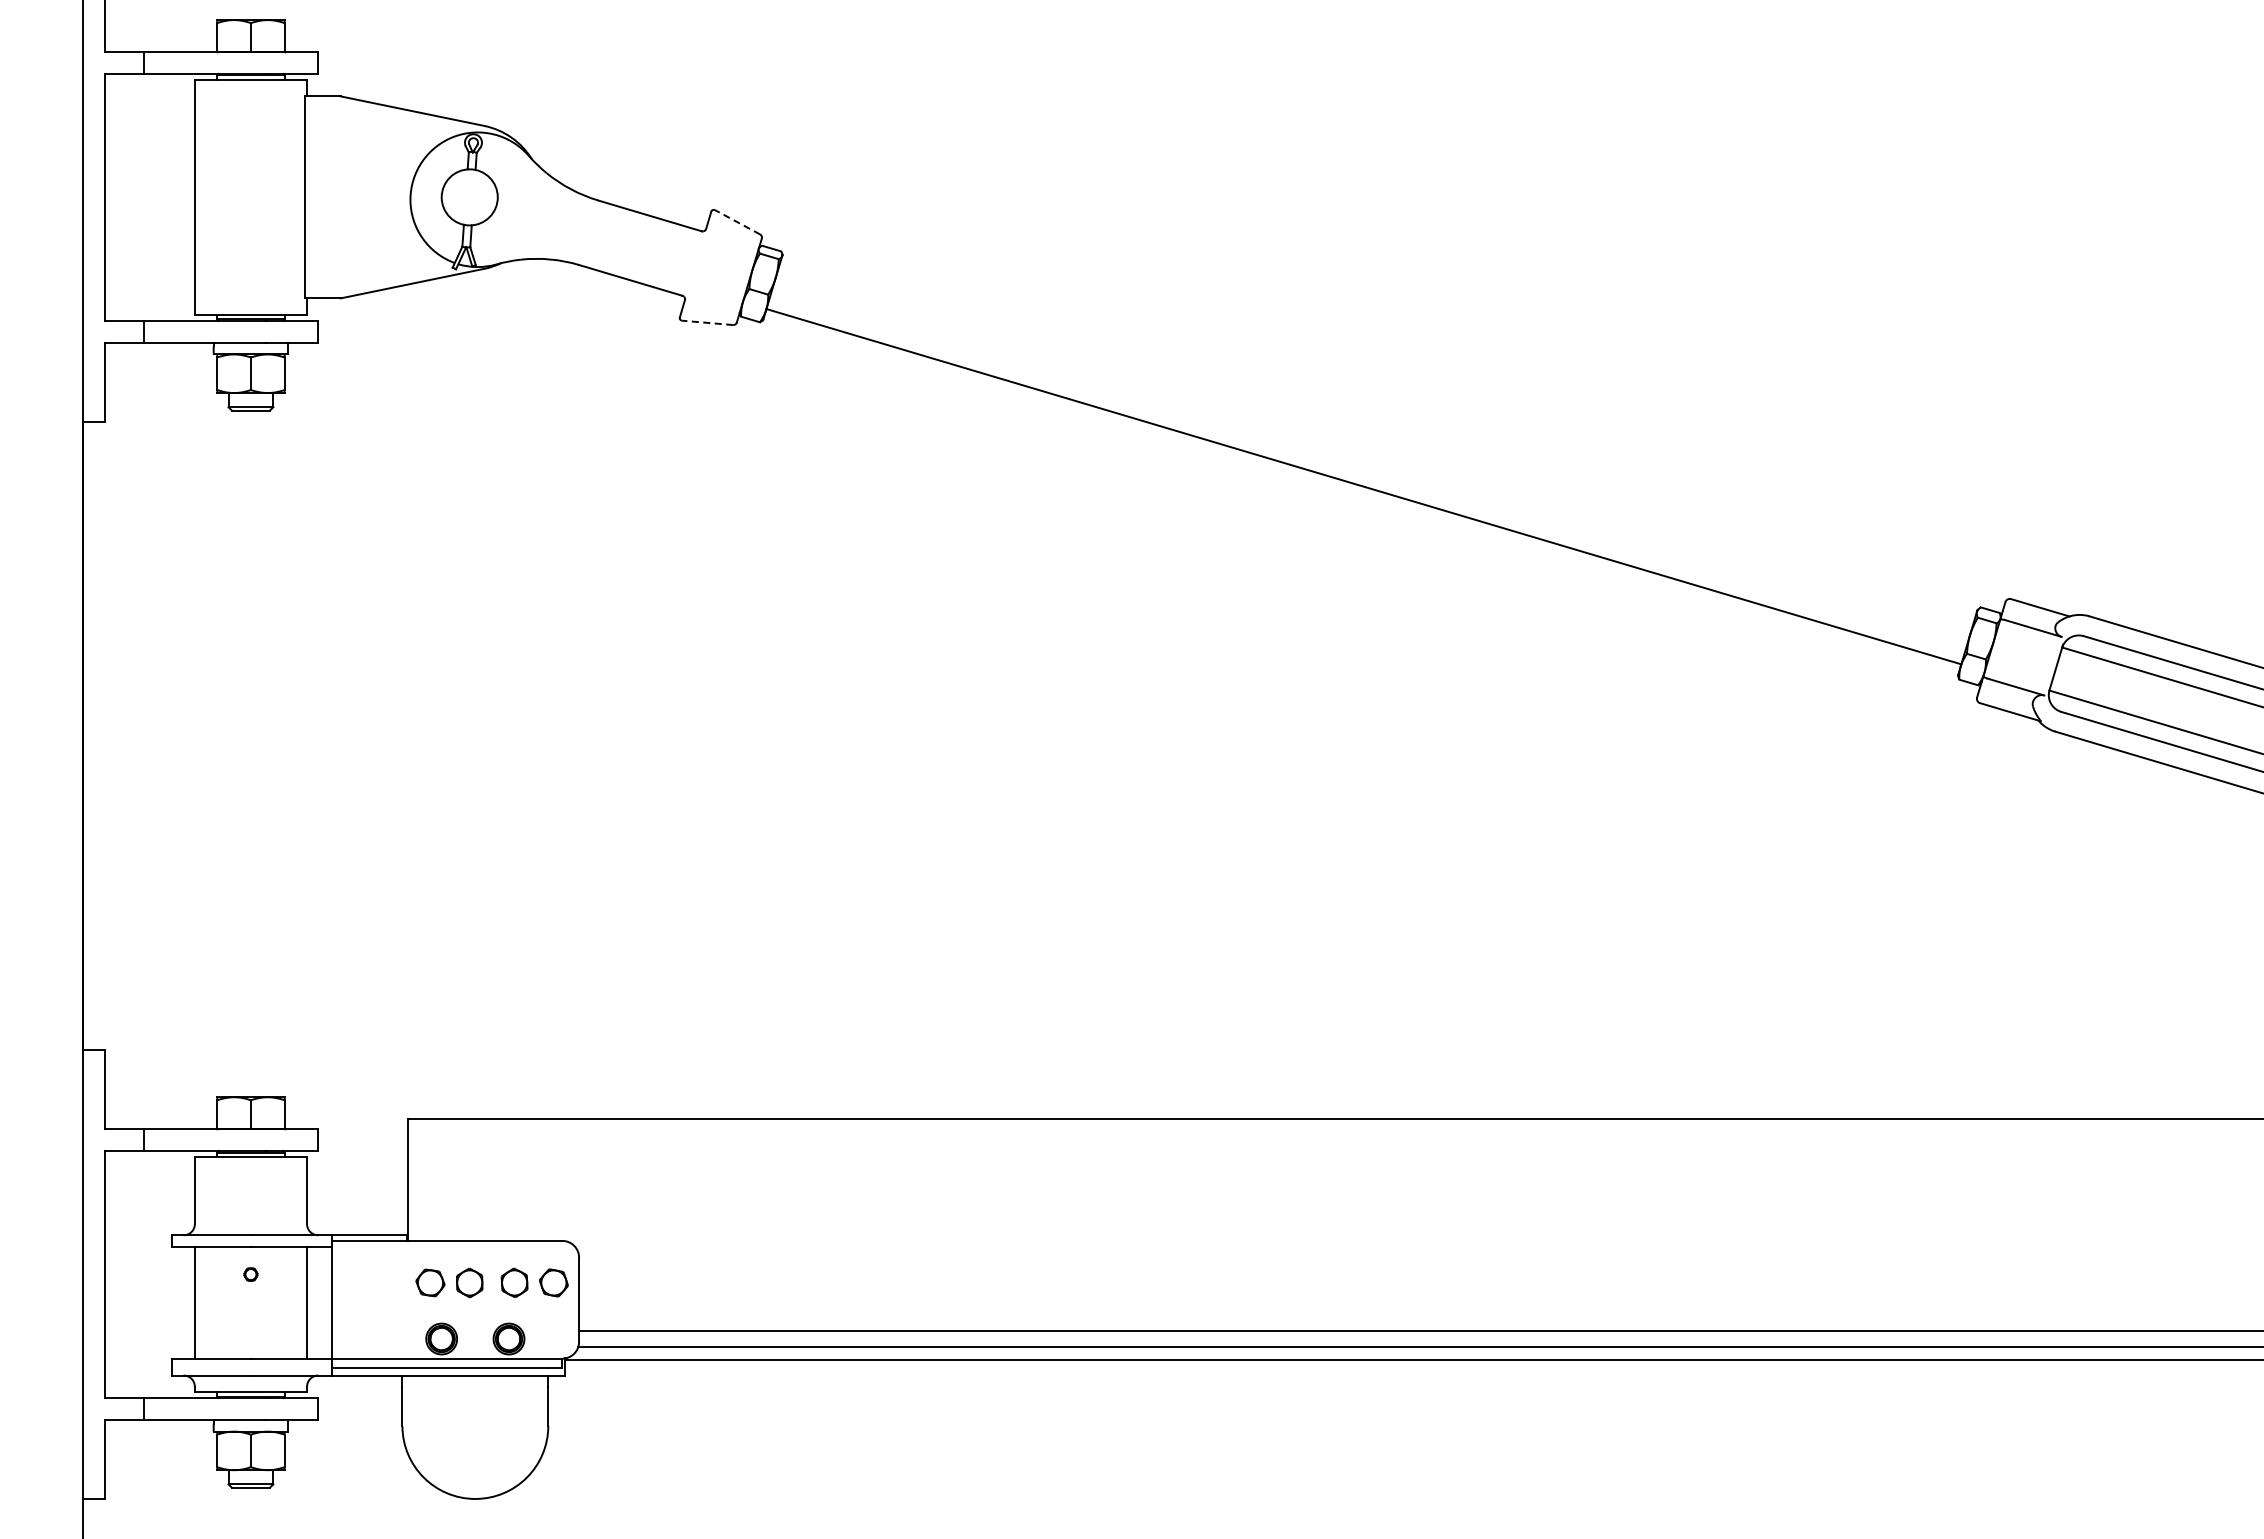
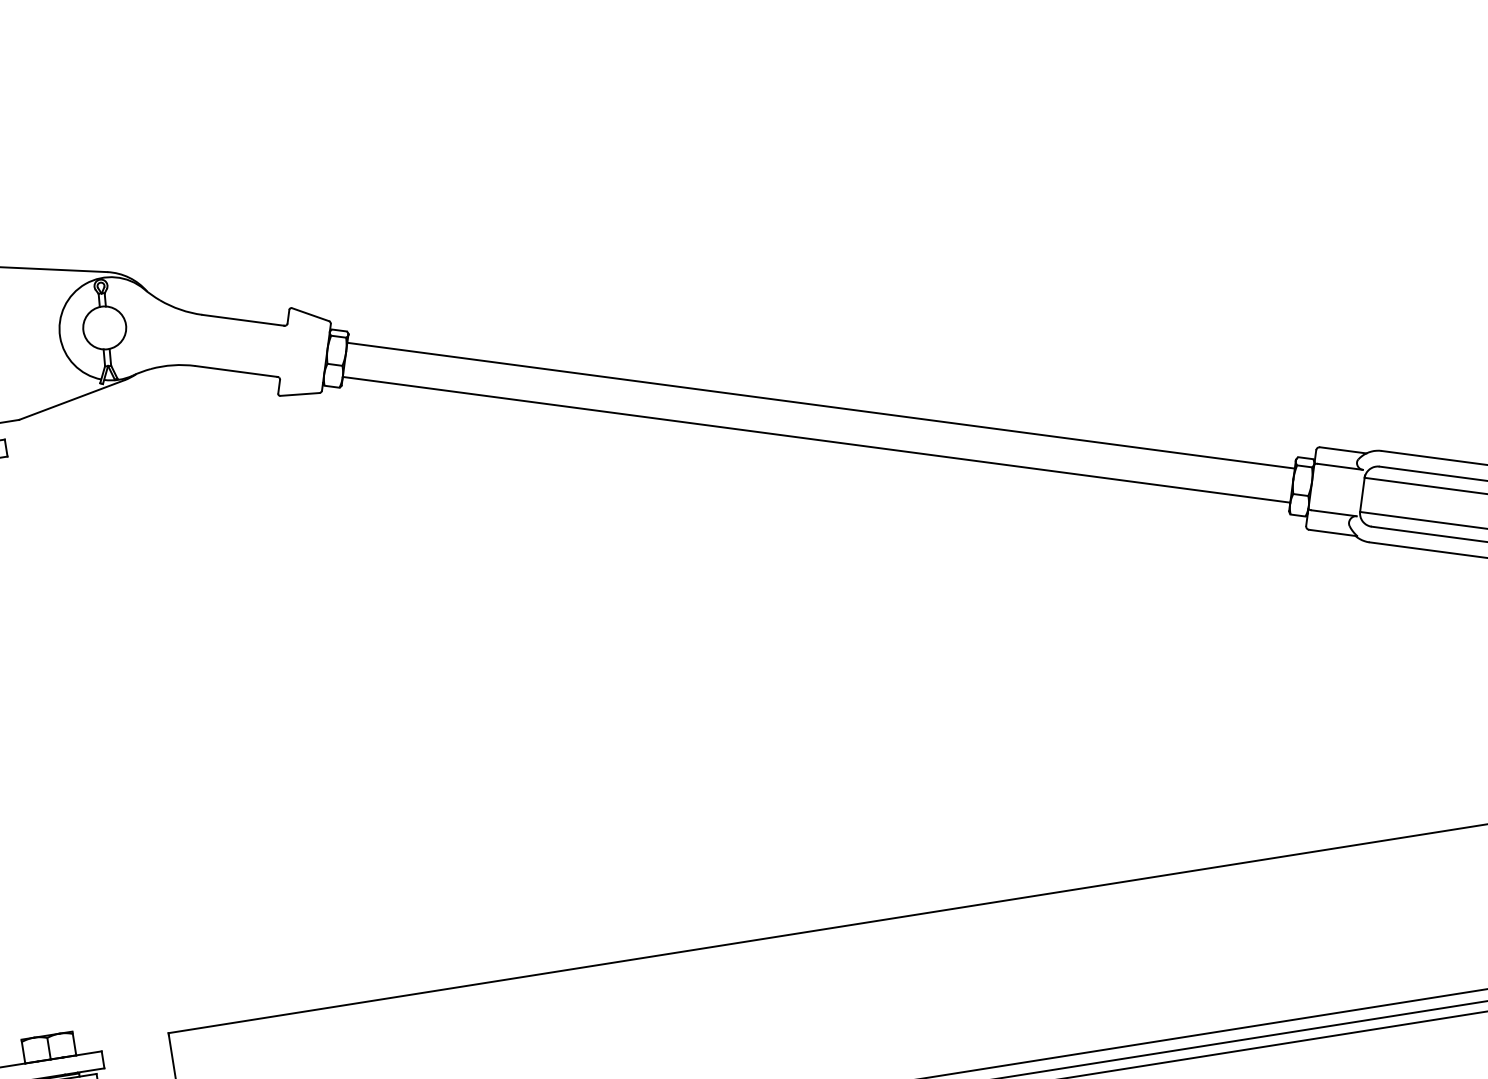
line: (737, 222) -> (310, 314), dashed -> solid
line: (707, 322) -> (299, 394), dashed -> solid
line: (1376, 443) -> (820, 405), added

